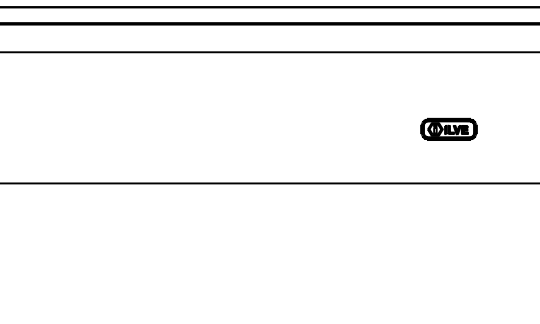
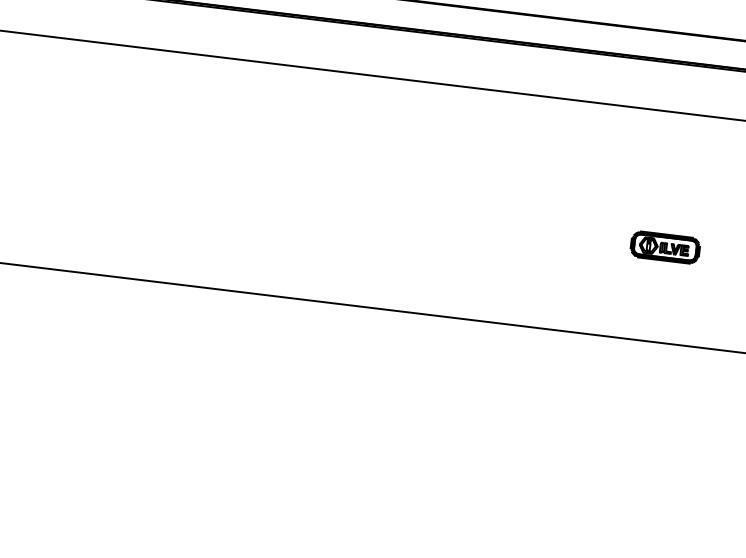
part: (448, 128) -> (664, 246), size x0.7

